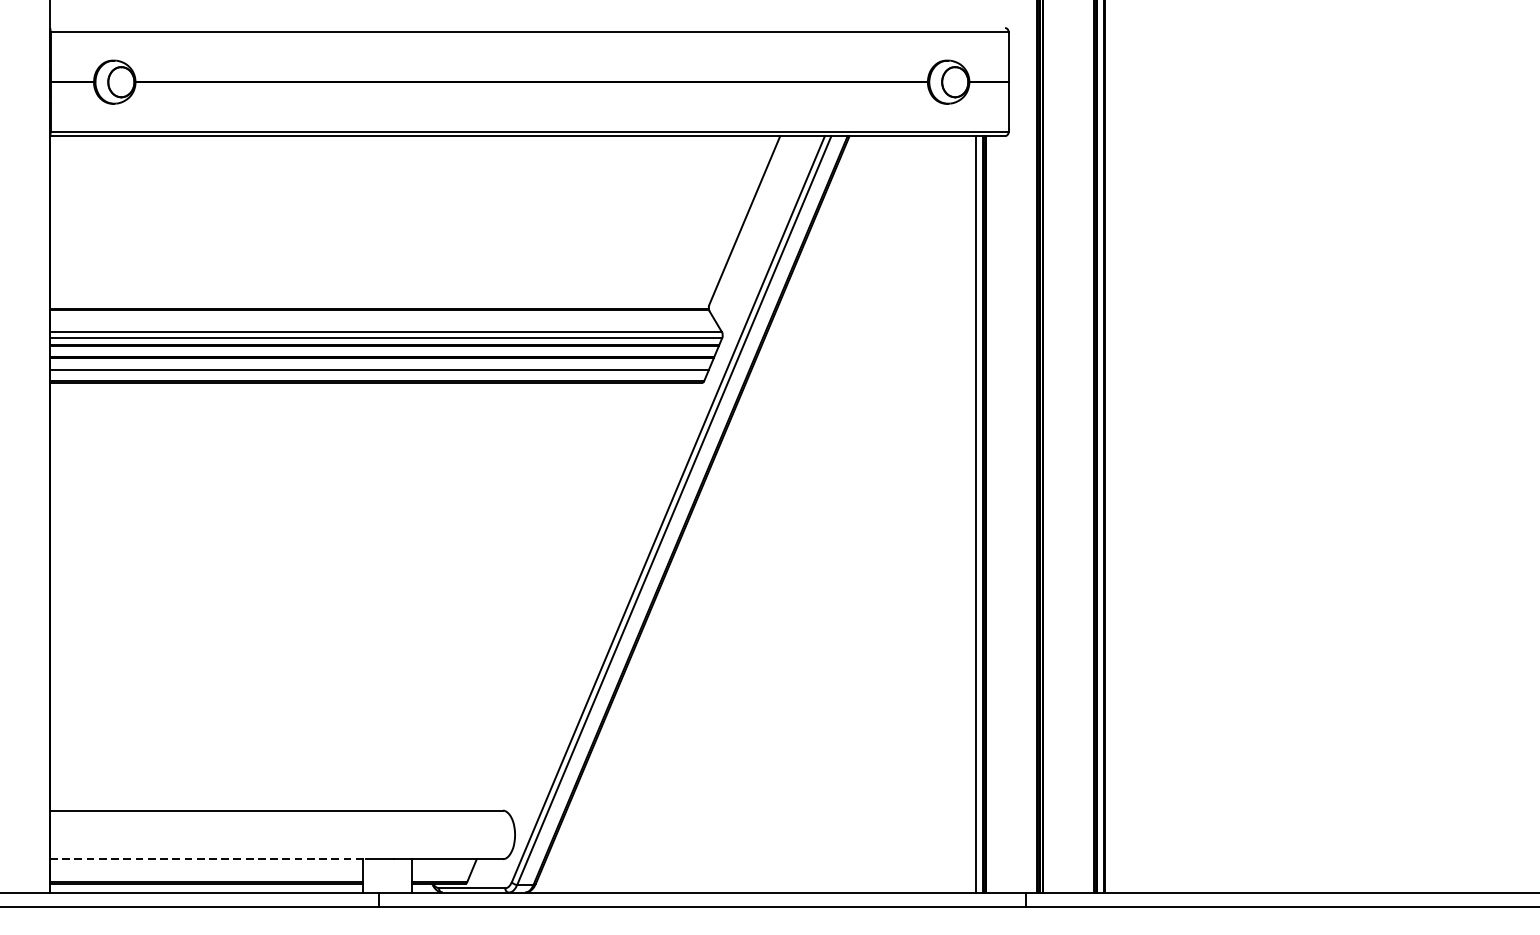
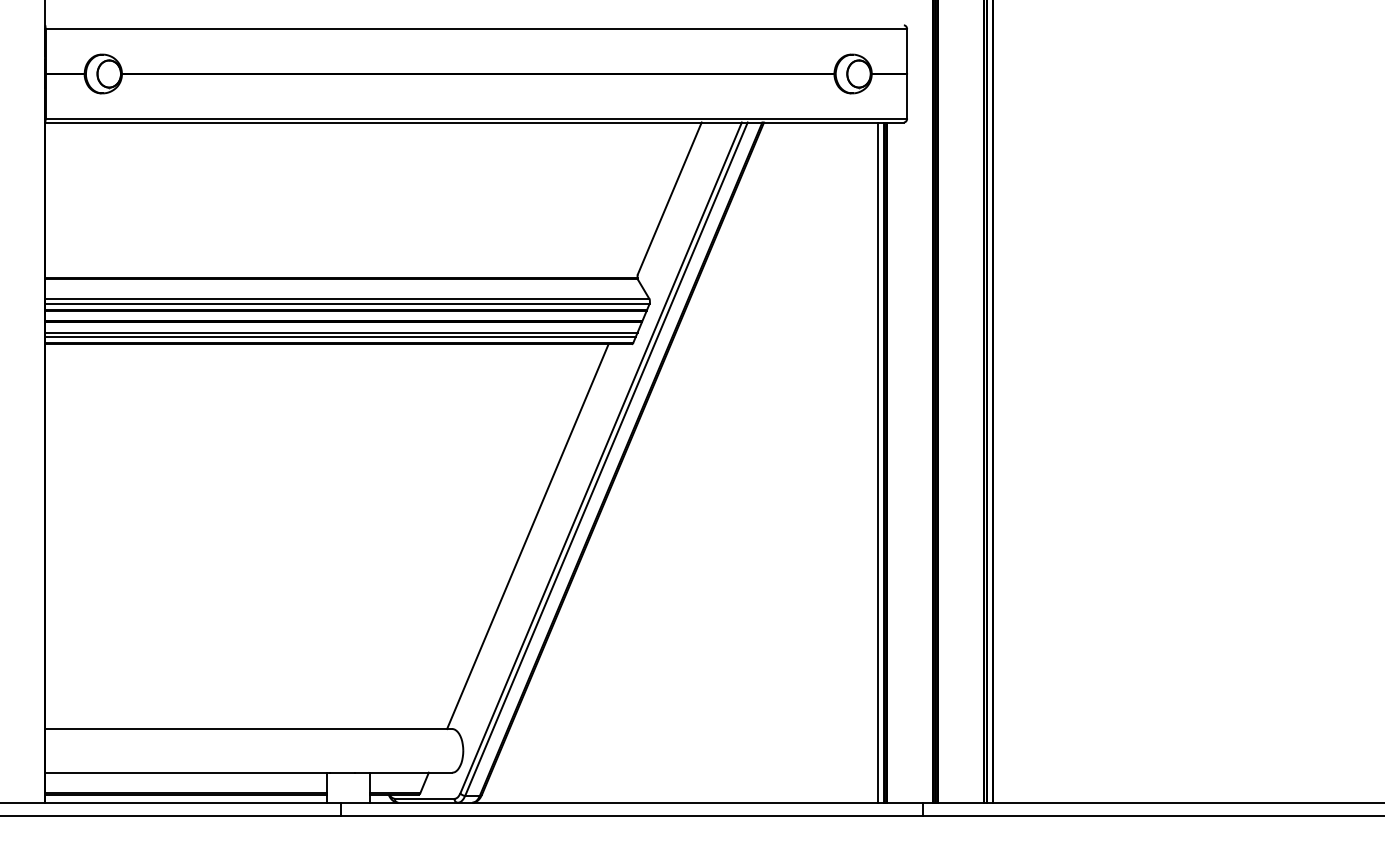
line: (378, 374) -> (340, 336), added
line: (586, 596) -> (527, 536), added
line: (208, 858) -> (187, 772), dashed -> solid

